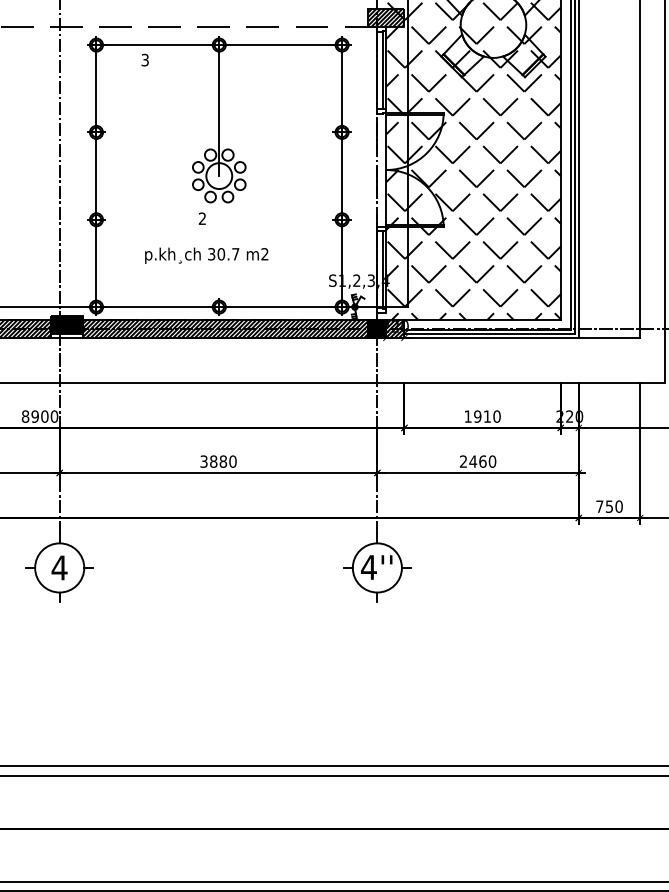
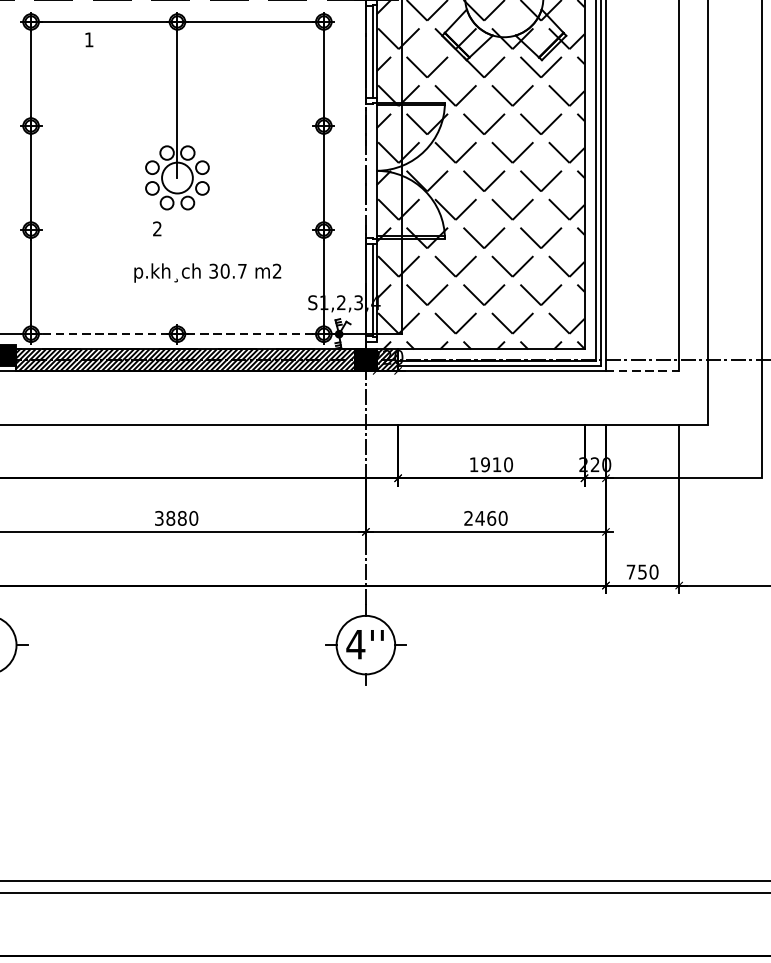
text: (144, 59) -> (88, 39), 3 -> 1
text: (206, 255) -> (207, 272), moved
line: (214, 307) -> (171, 334), solid -> dashed
line: (609, 337) -> (642, 370), solid -> dashed

